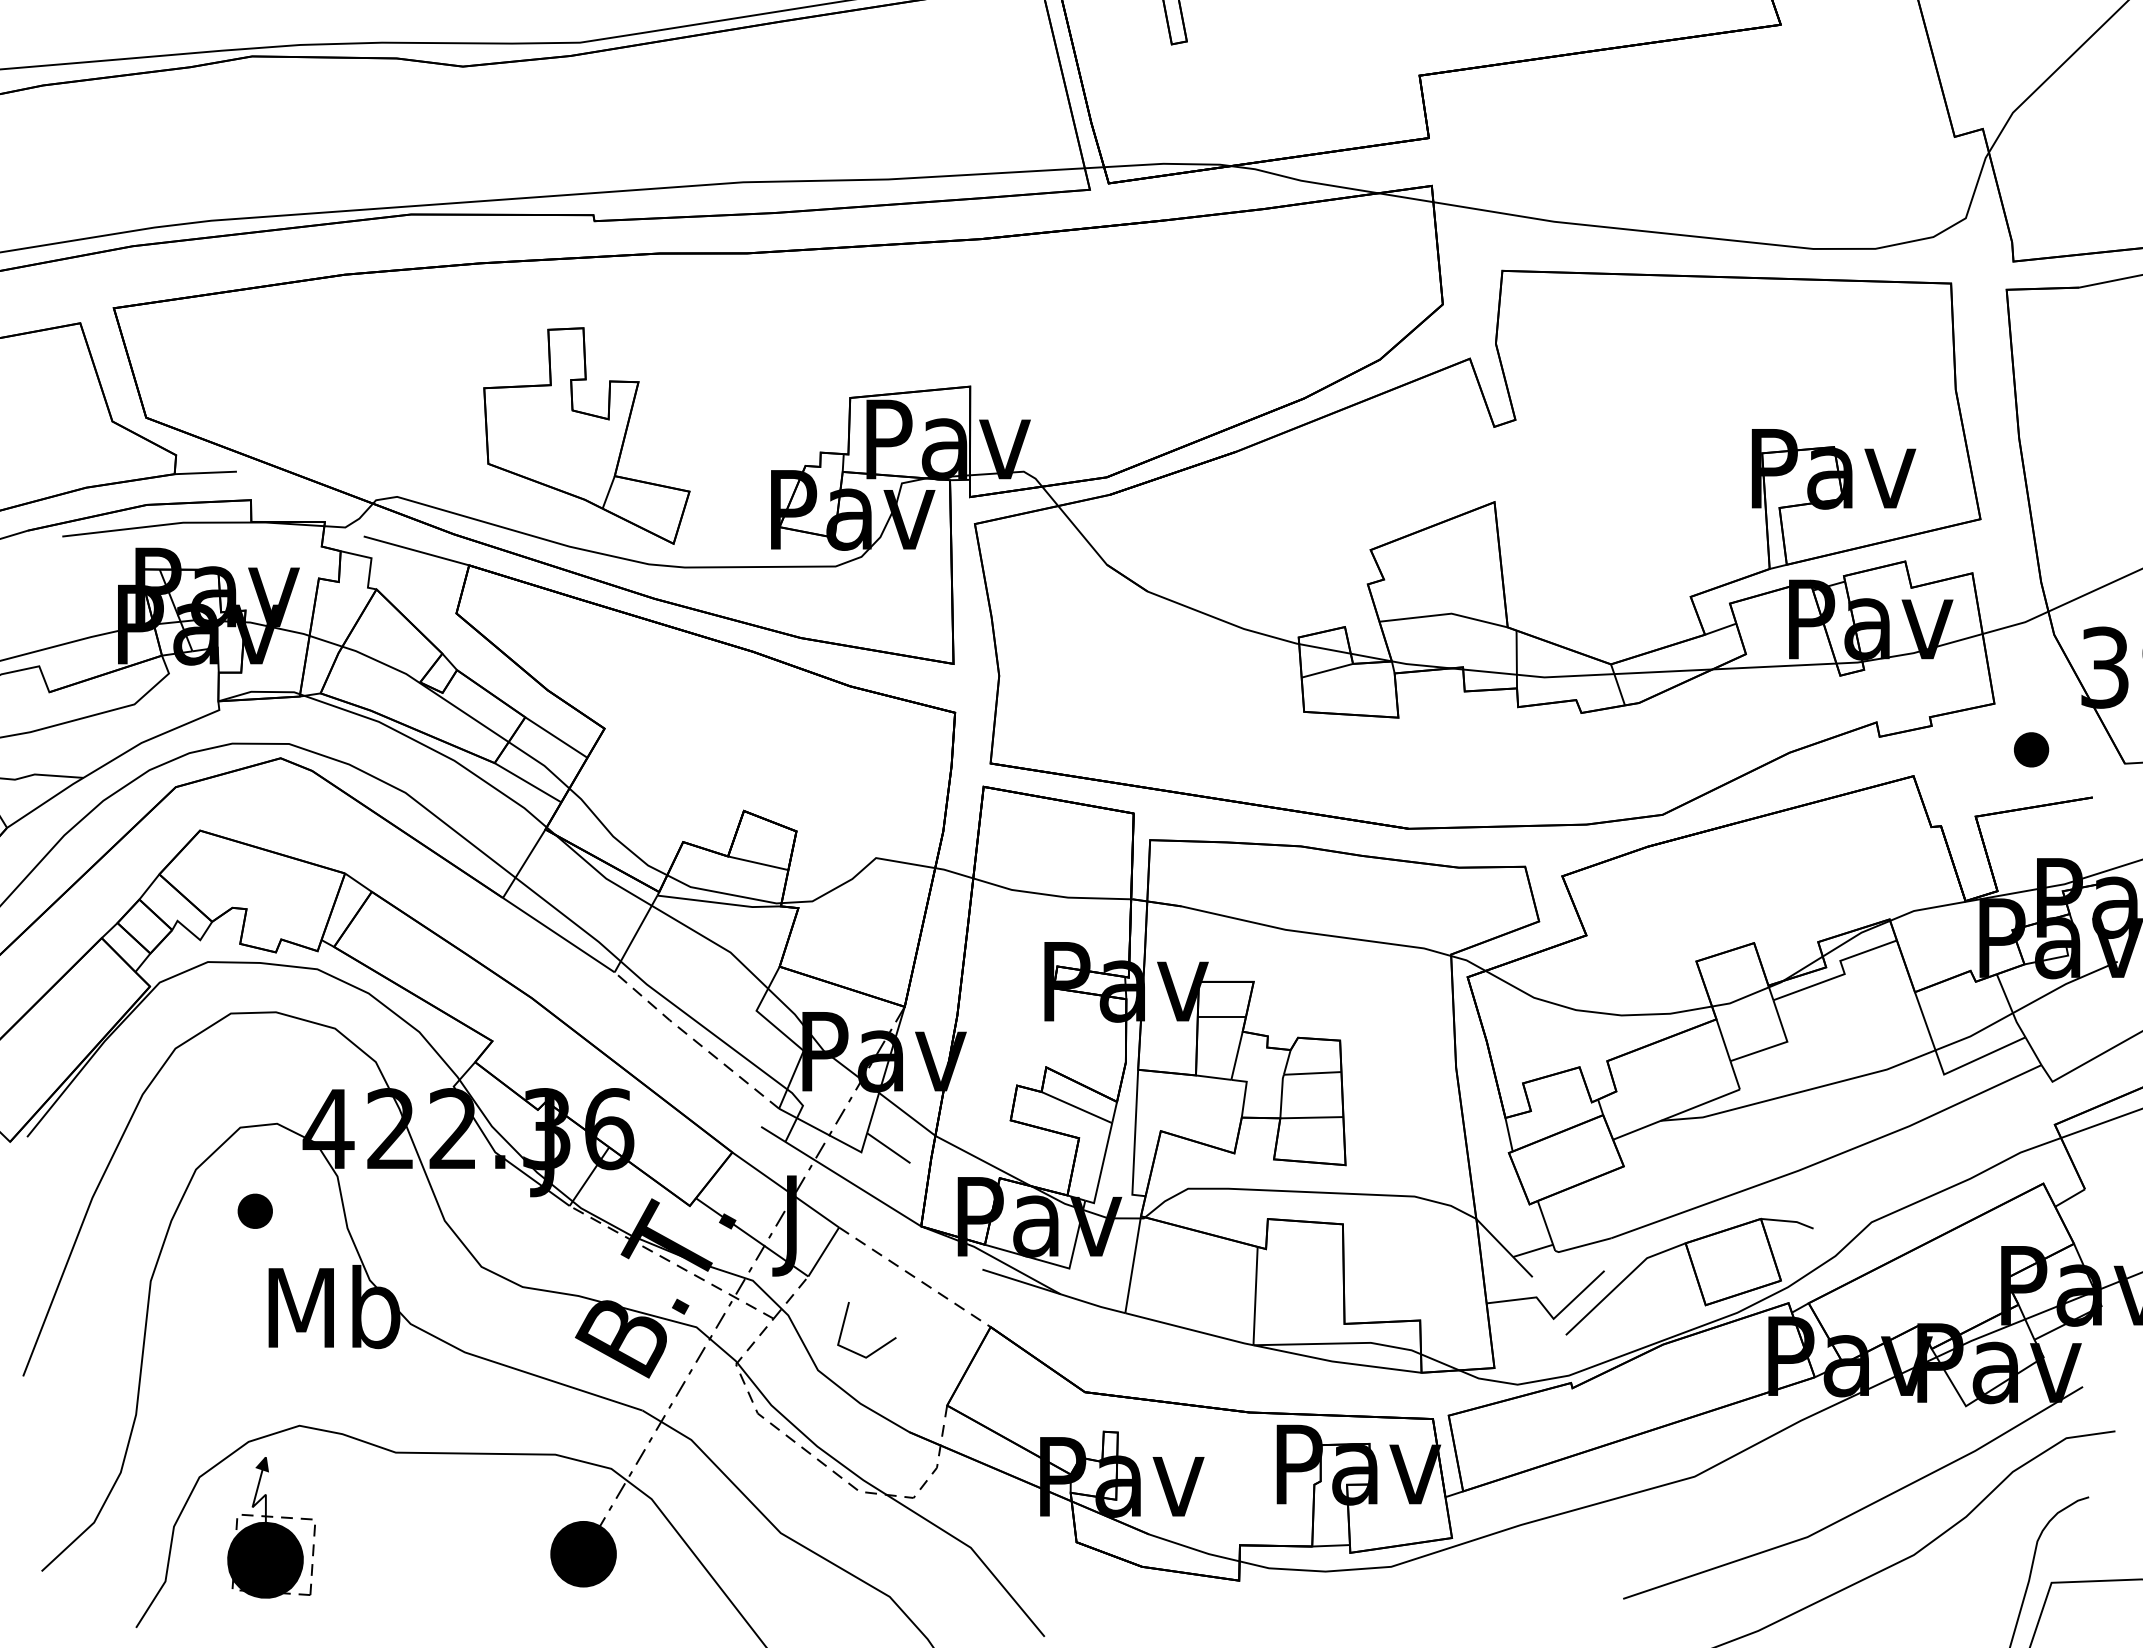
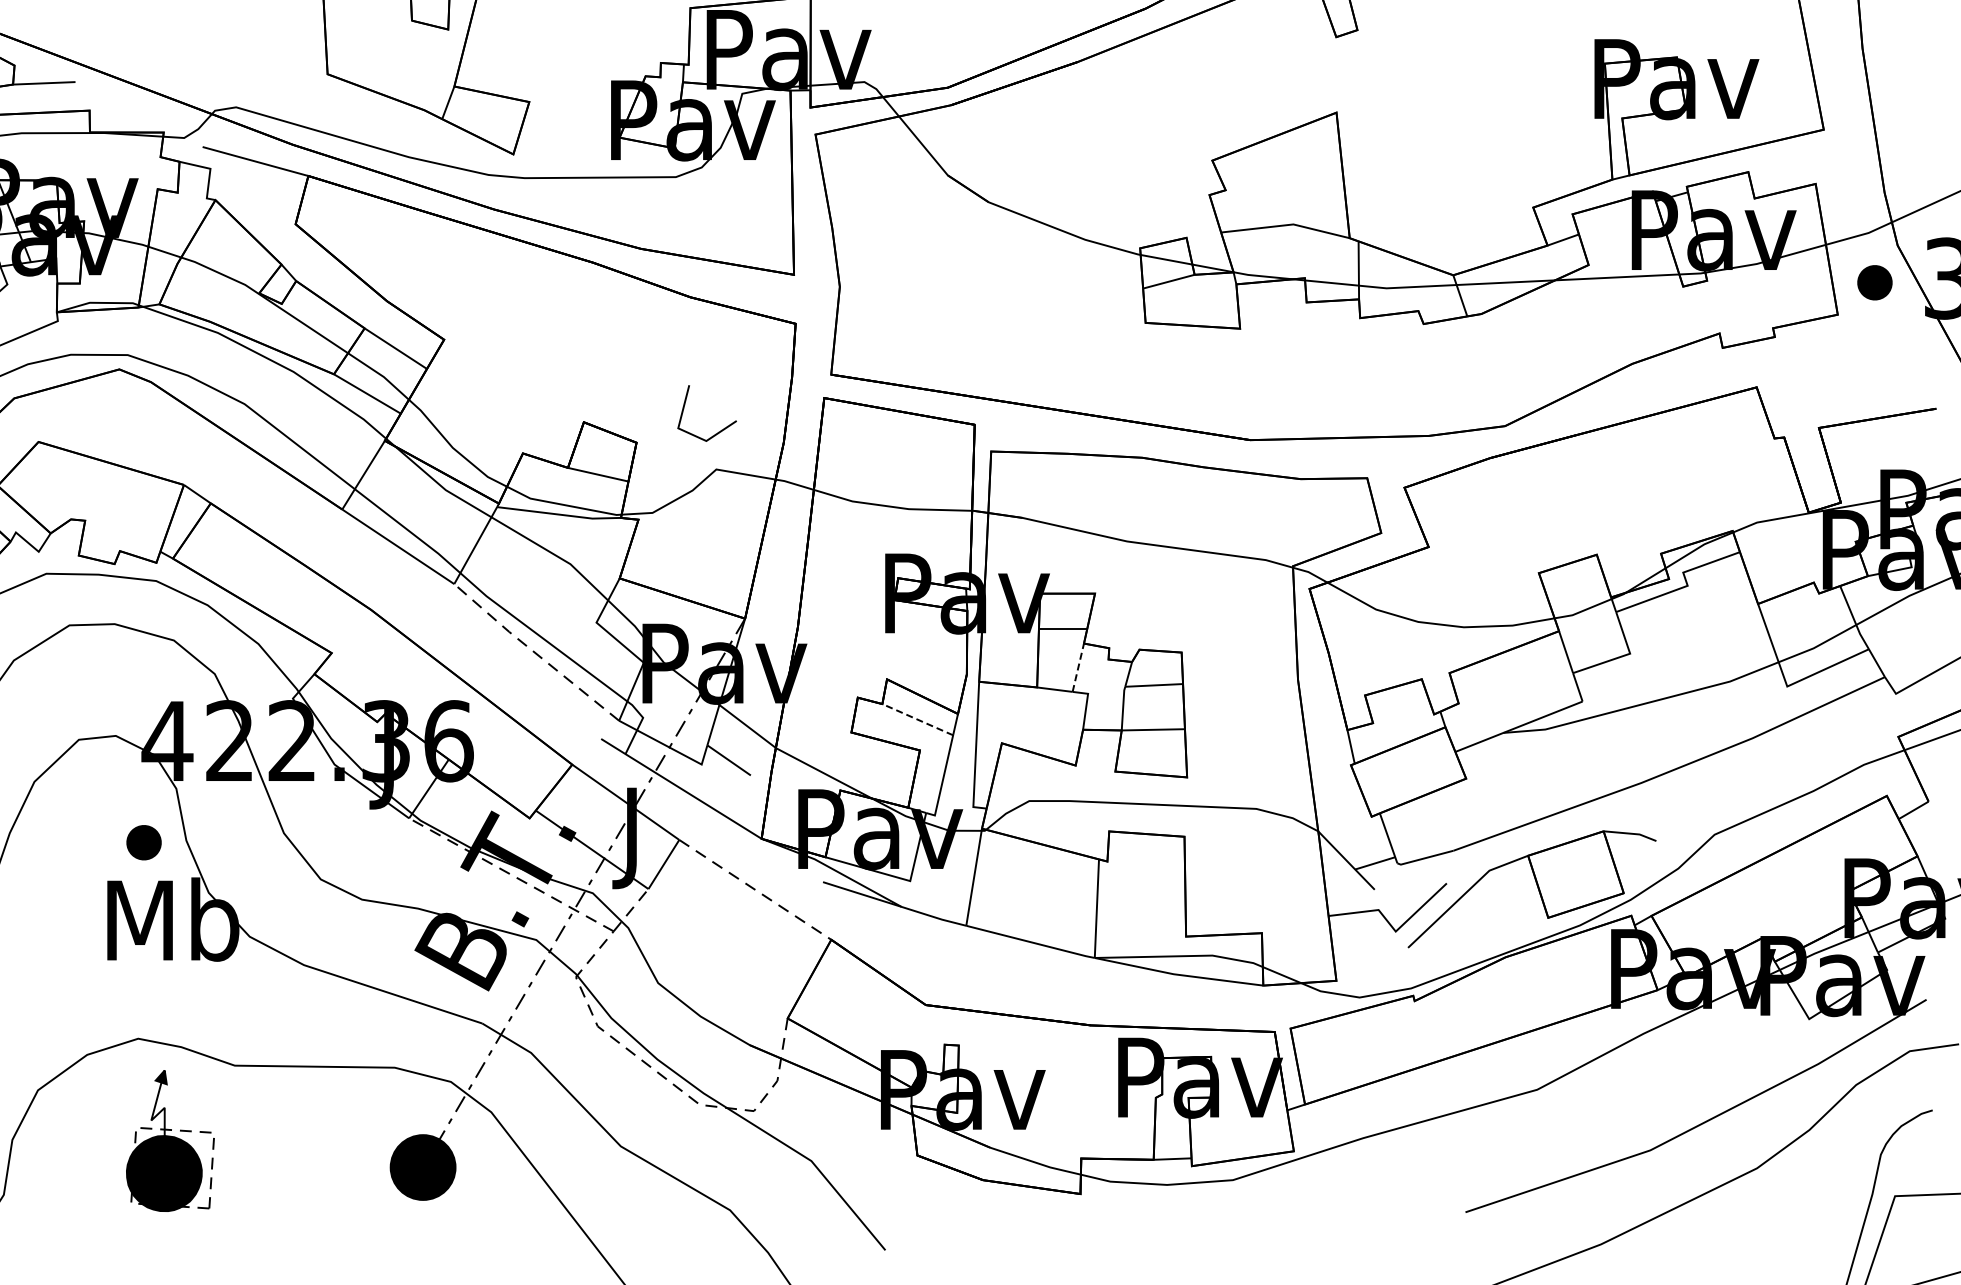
part: (2031, 749) -> (1874, 282), moved
line: (1237, 1055) -> (1078, 667), solid -> dashed
line: (1077, 1107) -> (918, 719), solid -> dashed
part: (254, 1210) -> (143, 841), moved
line: (879, 1347) -> (719, 430), moved
part: (271, 1527) -> (170, 1140), moved

